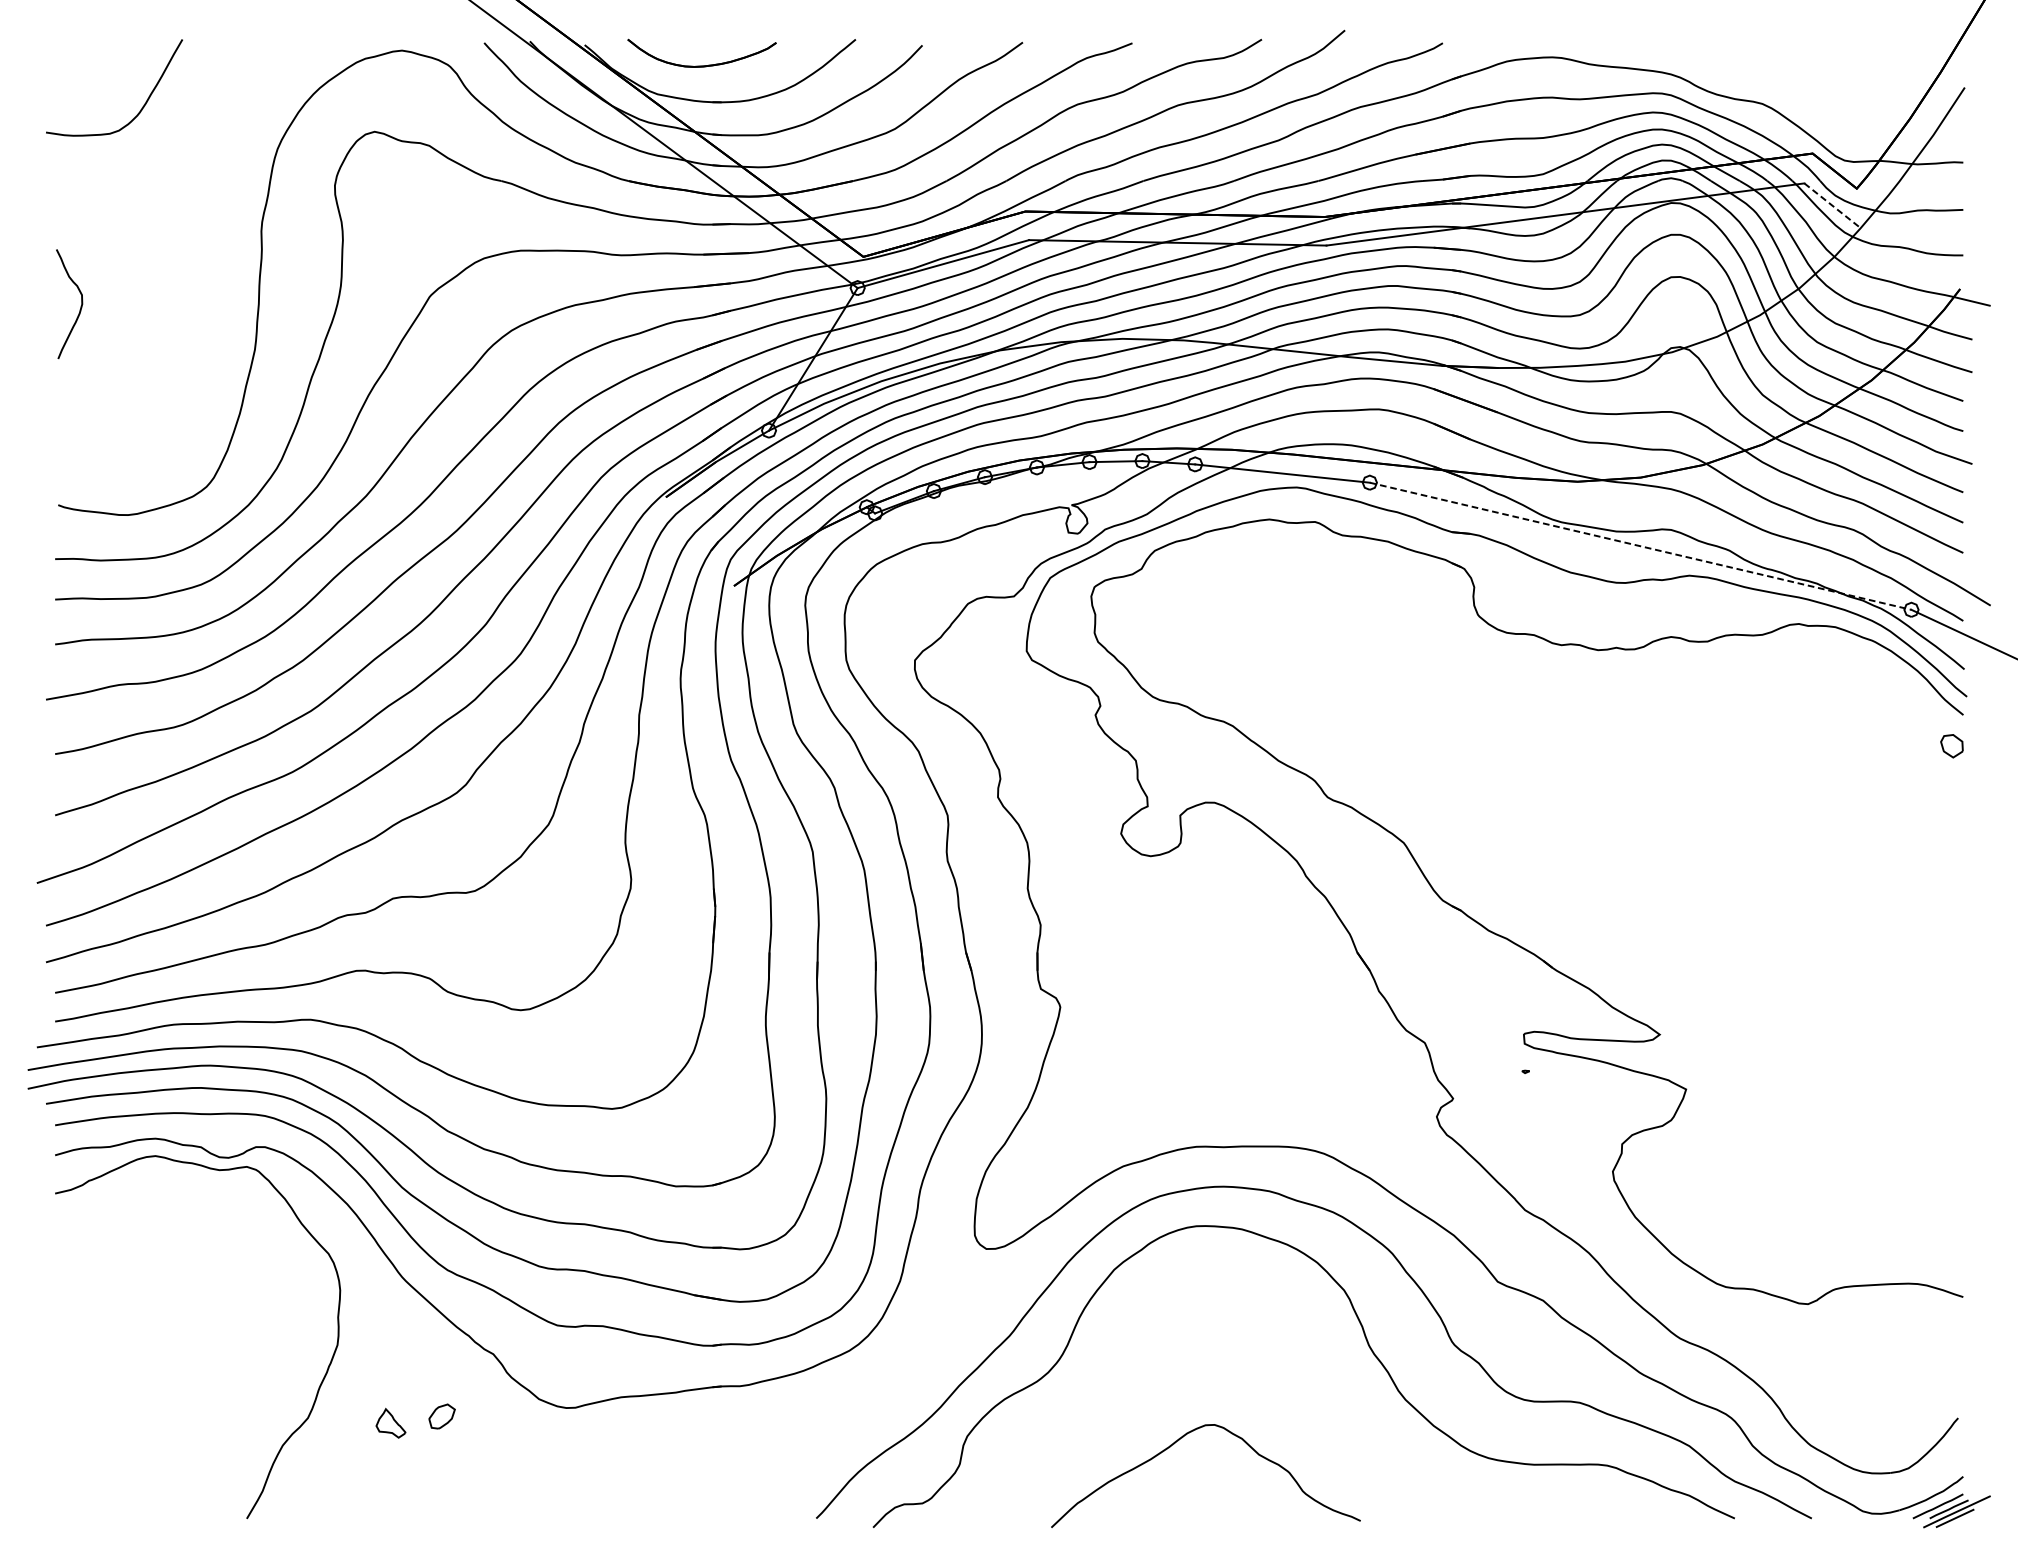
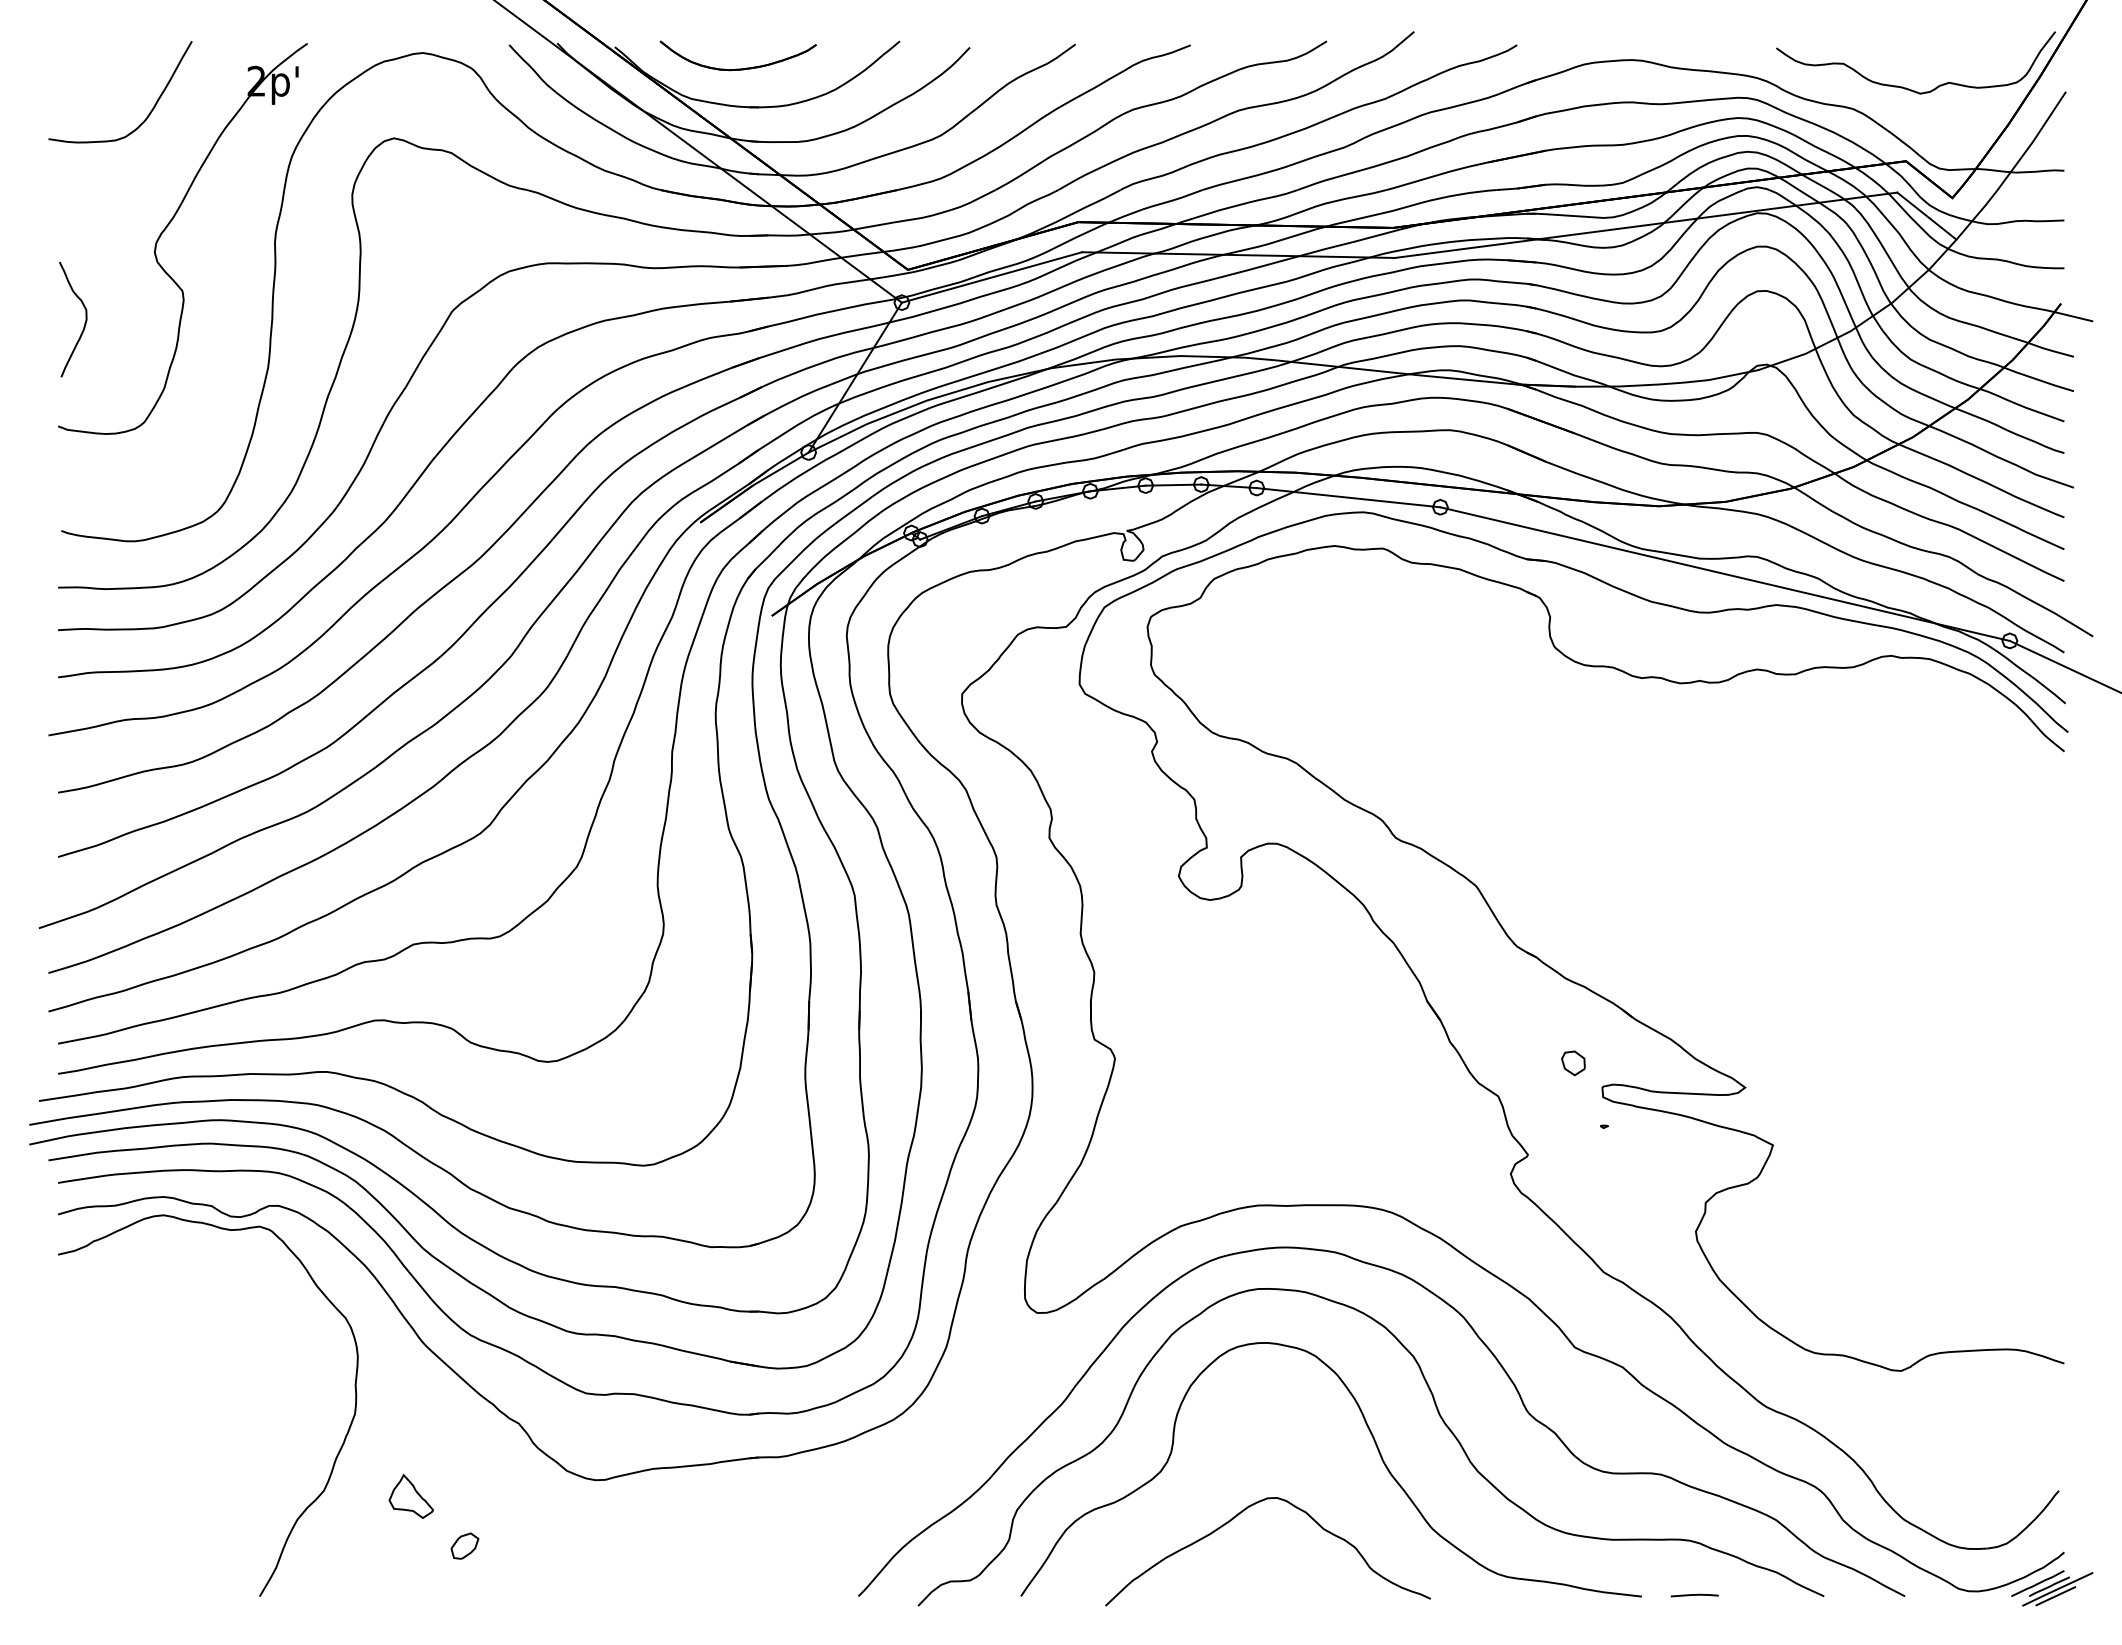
curve: (1813, 83) -> (1906, 87), added
line: (1832, 206) -> (1926, 216), dashed -> solid
part: (160, 215) -> (168, 226), added
line: (1641, 546) -> (1725, 574), dashed -> solid
part: (1952, 746) -> (1573, 1063), moved
curve: (1310, 1379) -> (1377, 1450), added
part: (441, 1415) -> (464, 1545), moved
part: (390, 1422) -> (410, 1495), size x1.43
line: (1611, 1517) -> (1694, 1595), added

